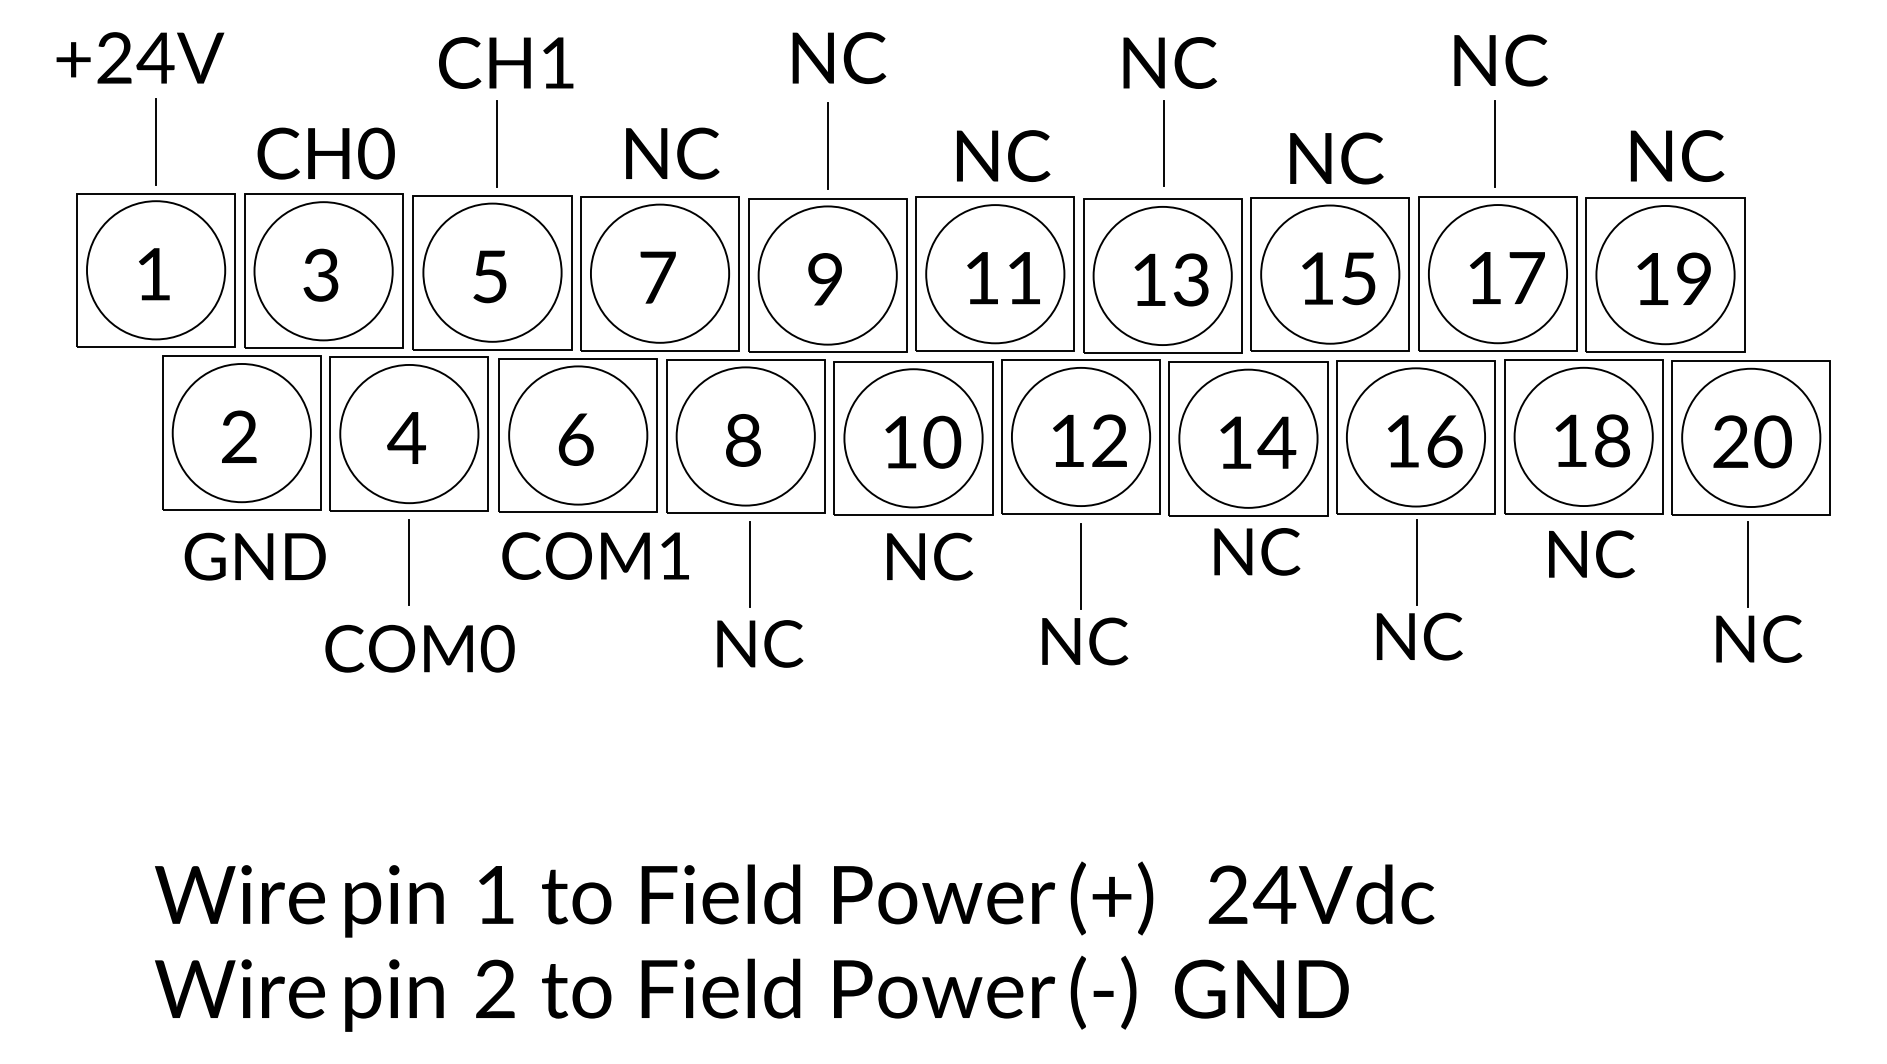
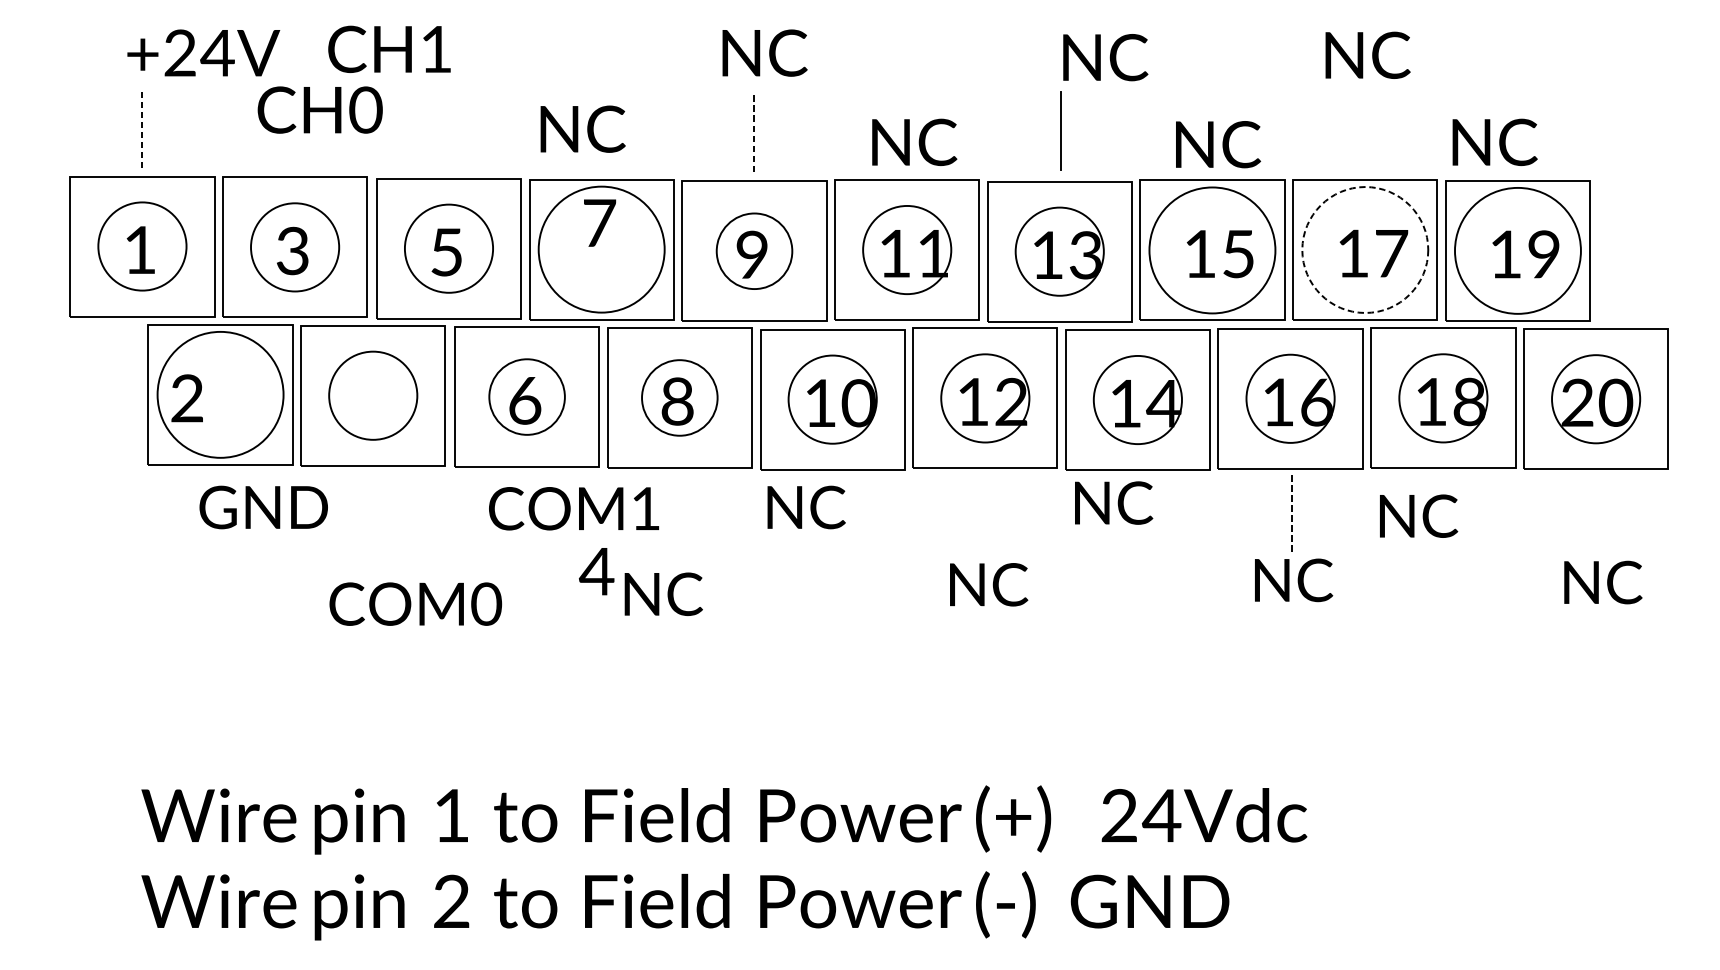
text: (140, 57) -> (203, 52), moved
text: (506, 62) -> (389, 48), moved
text: (1169, 62) -> (1105, 57), moved
line: (155, 142) -> (141, 130), solid -> dashed
line: (496, 143) -> (452, 130), removed
line: (1494, 143) -> (1362, 130), removed
line: (827, 145) -> (754, 132), solid -> dashed
text: (325, 153) -> (319, 110), moved
text: (672, 153) -> (582, 129), moved
text: (1677, 155) -> (1495, 141), moved
circle: (155, 270) -> (141, 246), size x0.7
circle: (323, 271) -> (294, 247), size x0.7
circle: (492, 272) -> (449, 248), size x0.7
circle: (995, 274) -> (907, 250), size x0.7
circle: (1497, 274) -> (1364, 250), solid -> dashed
circle: (827, 275) -> (754, 251), size x0.6
circle: (1162, 275) -> (1059, 251), size x0.7
text: (657, 277) -> (599, 223), moved
circle: (409, 433) -> (373, 395), size x0.7
circle: (578, 435) -> (527, 397), size x0.6
text: (239, 436) -> (187, 397), moved
circle: (745, 436) -> (679, 397), size x0.6
circle: (1080, 436) -> (984, 397), size x0.7
circle: (1583, 436) -> (1443, 397), size x0.7
text: (406, 437) -> (596, 571), moved
circle: (1415, 437) -> (1290, 398), size x0.7
circle: (1751, 437) -> (1596, 398), size x0.7
circle: (913, 438) -> (832, 399), size x0.7
circle: (1248, 438) -> (1137, 399), size x0.7
text: (1257, 551) -> (1114, 502), moved
text: (1591, 554) -> (1418, 516), moved
text: (595, 555) -> (573, 508), moved
text: (254, 556) -> (263, 507), moved
text: (929, 556) -> (806, 507), moved
line: (408, 562) -> (372, 512), removed
line: (1417, 562) -> (1291, 512), solid -> dashed
line: (750, 564) -> (684, 514), removed
line: (1748, 564) -> (1593, 514), removed
line: (1081, 566) -> (985, 516), removed
text: (760, 643) -> (664, 593), moved
text: (419, 648) -> (415, 603), moved

